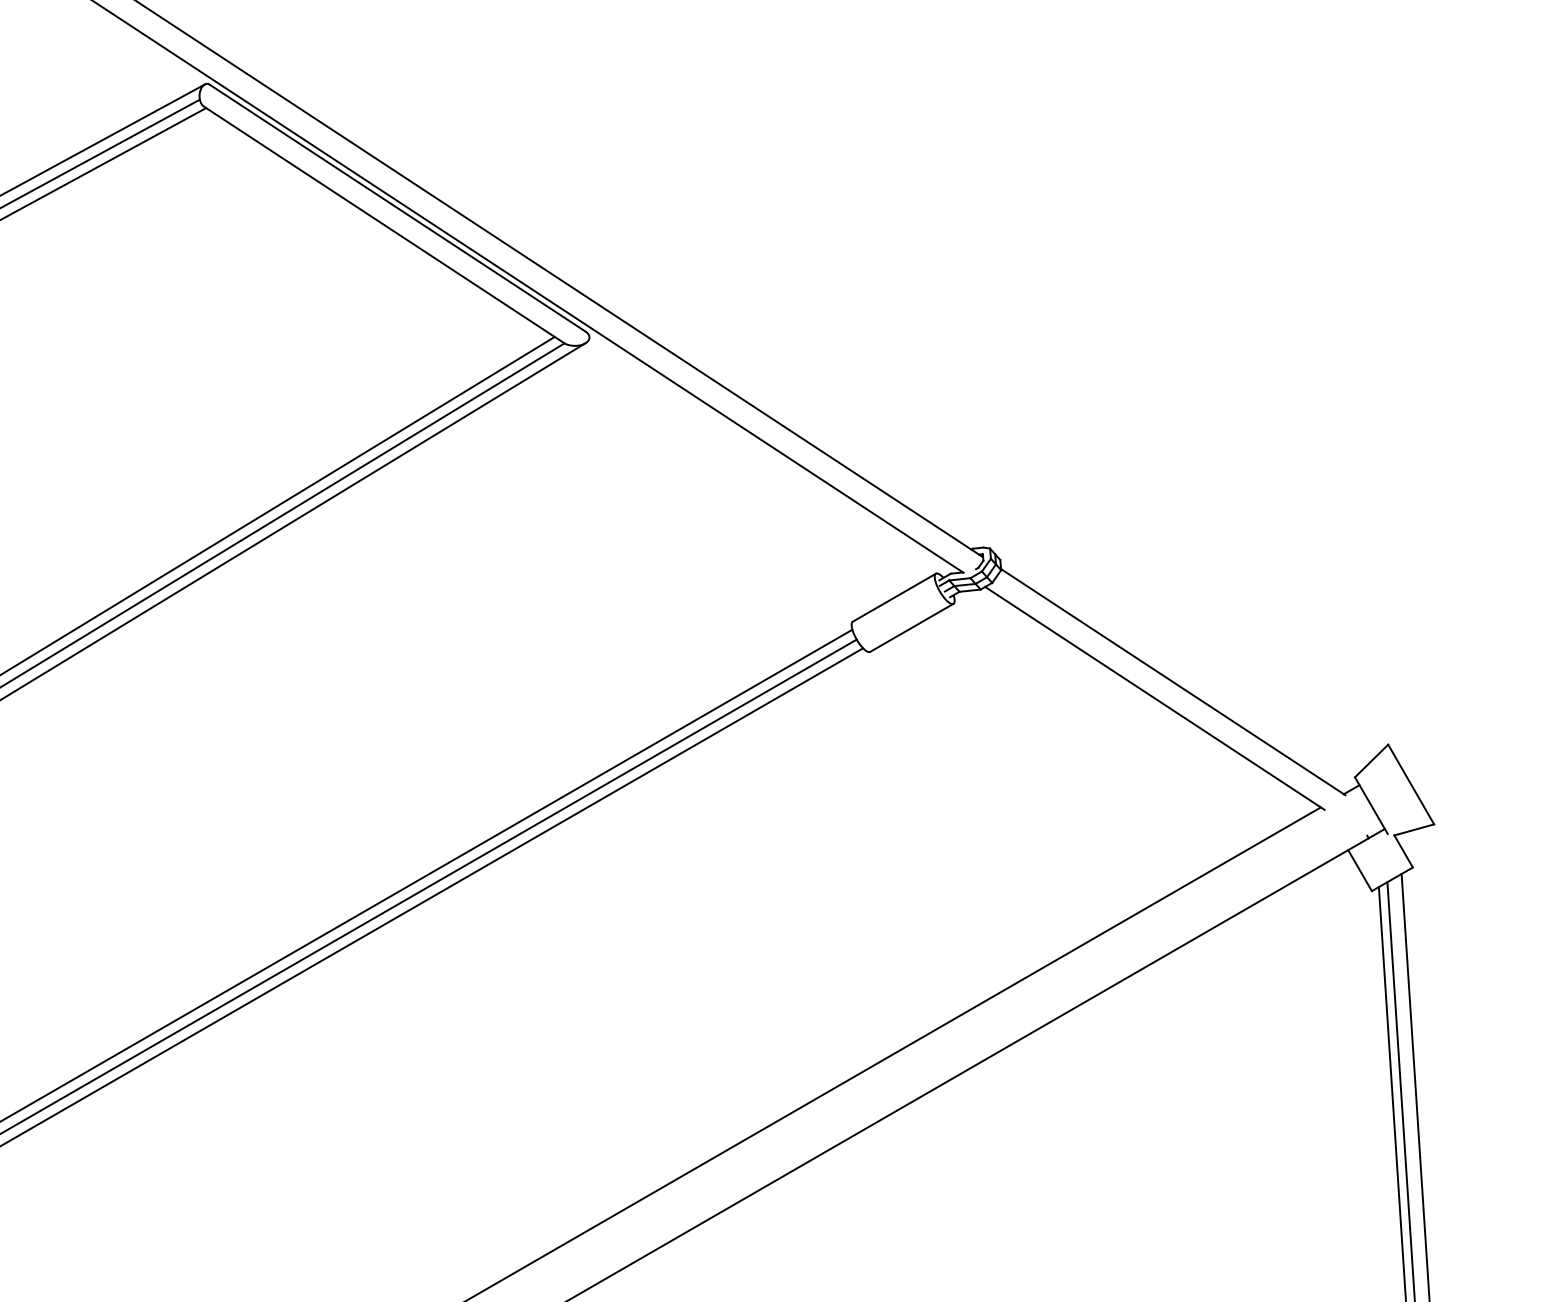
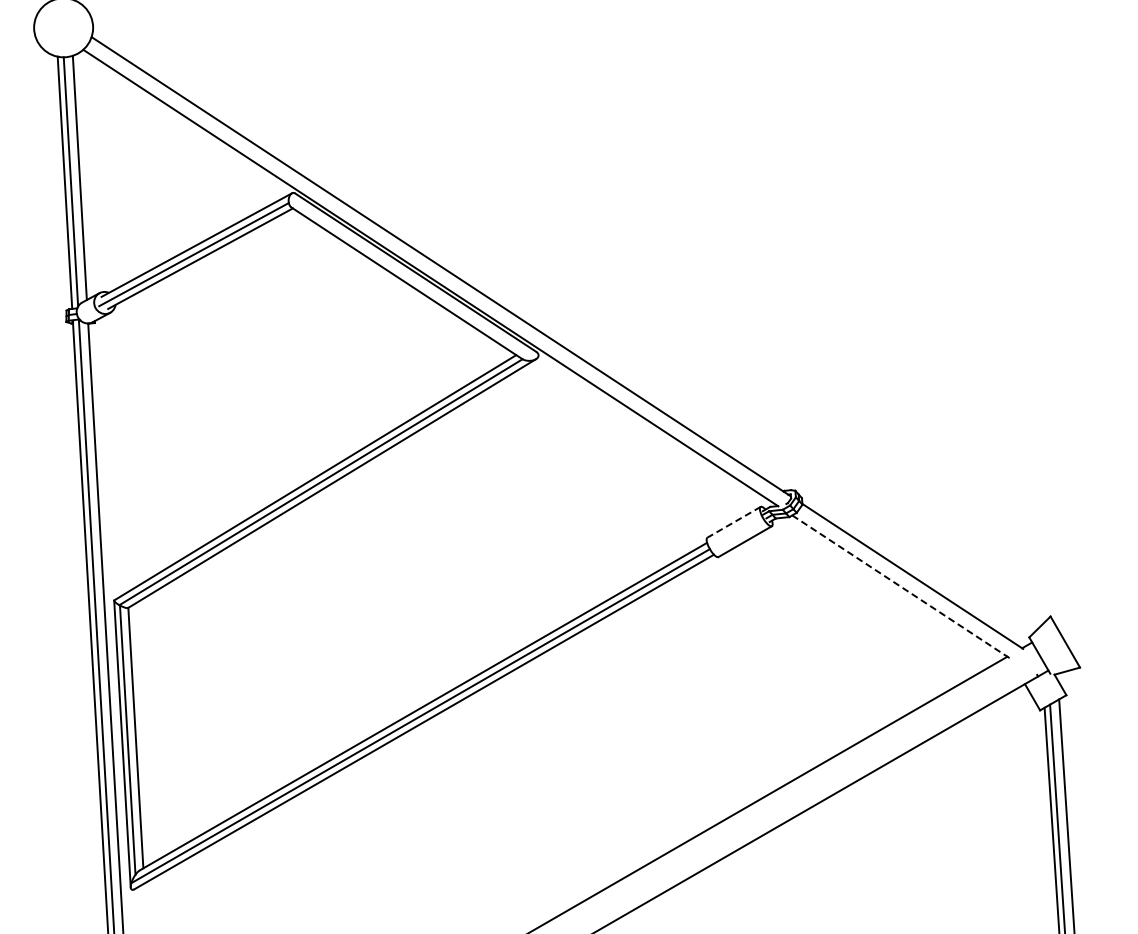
line: (895, 598) -> (734, 522), solid -> dashed
line: (1155, 699) -> (901, 587), solid -> dashed

